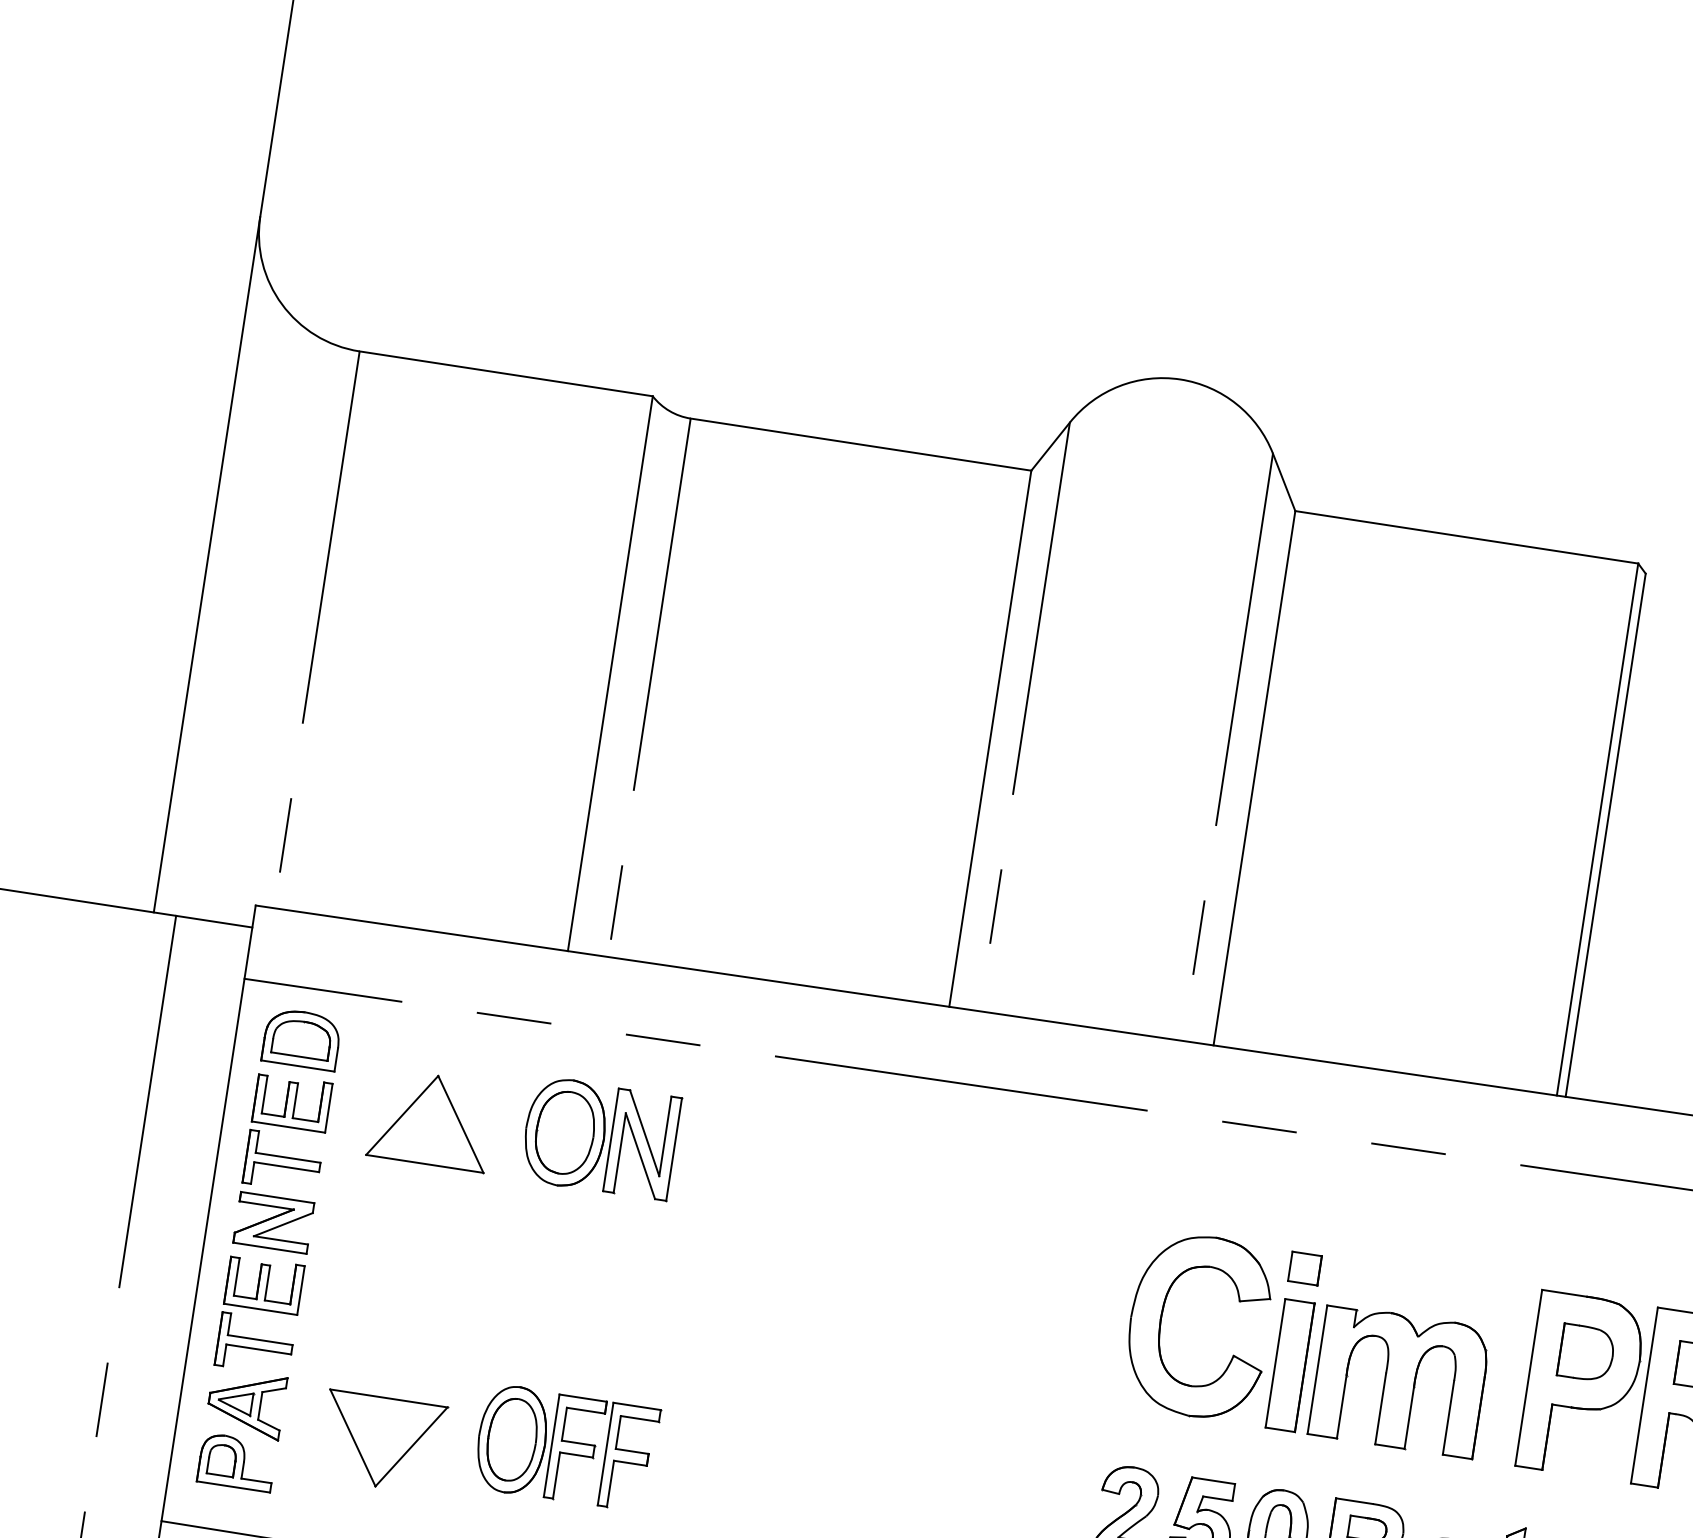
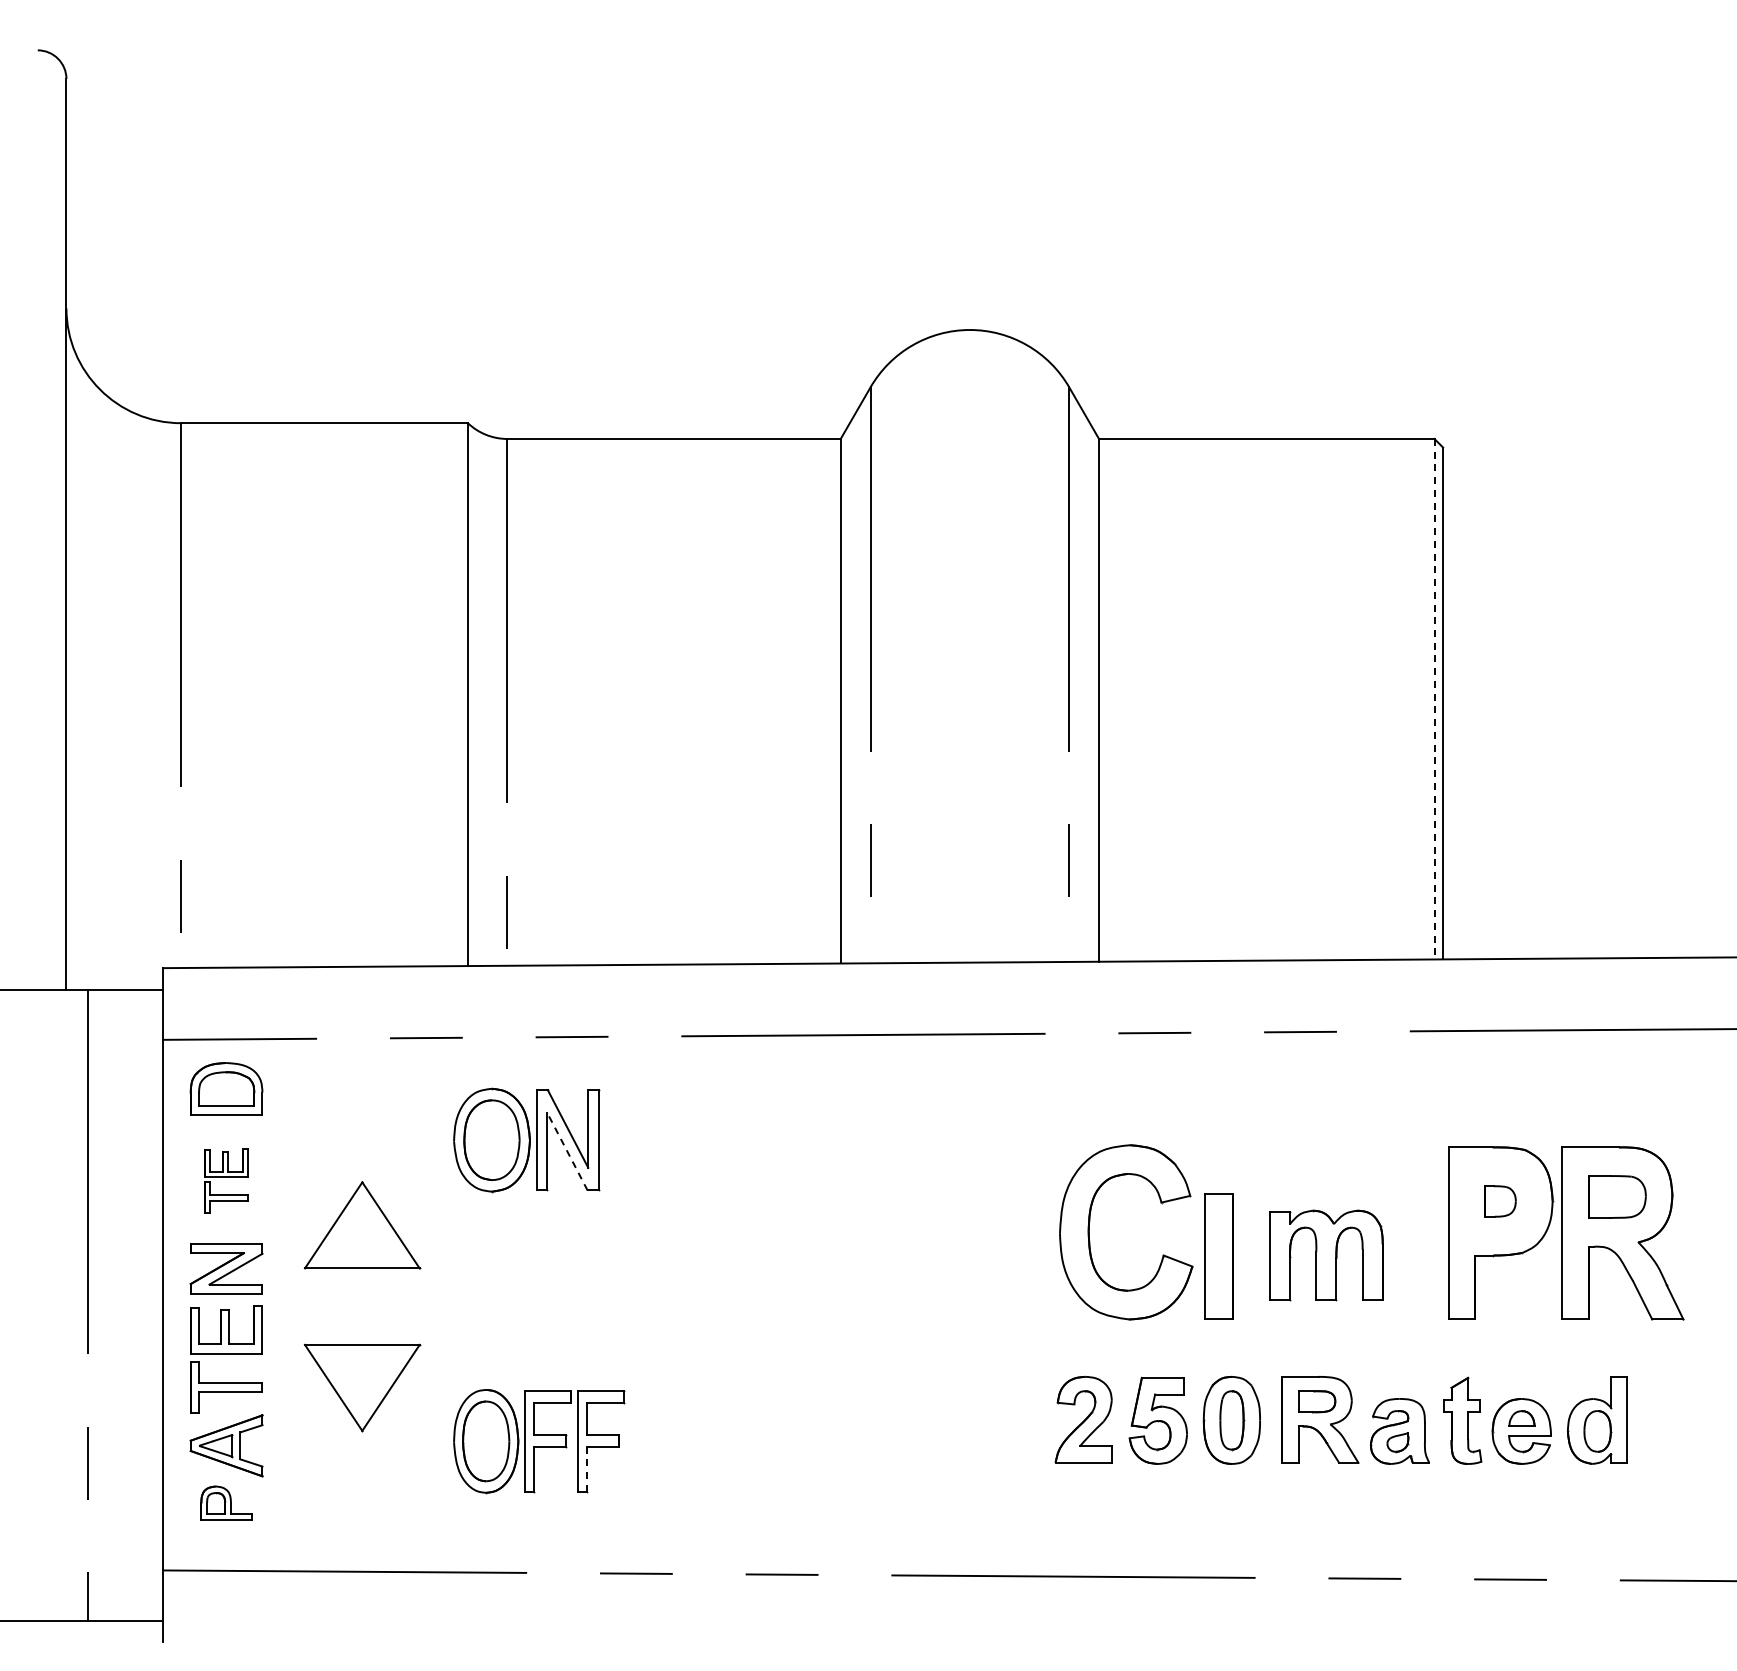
line: (1597, 829) -> (1434, 699), solid -> dashed
part: (431, 1120) -> (362, 1225), moved
part: (287, 1132) -> (226, 1180), size x0.6
line: (640, 1156) -> (567, 1151), solid -> dashed
part: (1304, 1268) -> (1218, 1161), removed
part: (1586, 1353) -> (1500, 1201), size x0.6
part: (1400, 1381) -> (1326, 1255), size x0.7
part: (382, 1442) -> (362, 1387), moved
part: (236, 1461) -> (225, 1502), size x0.7
line: (610, 1484) -> (586, 1469), solid -> dashed

